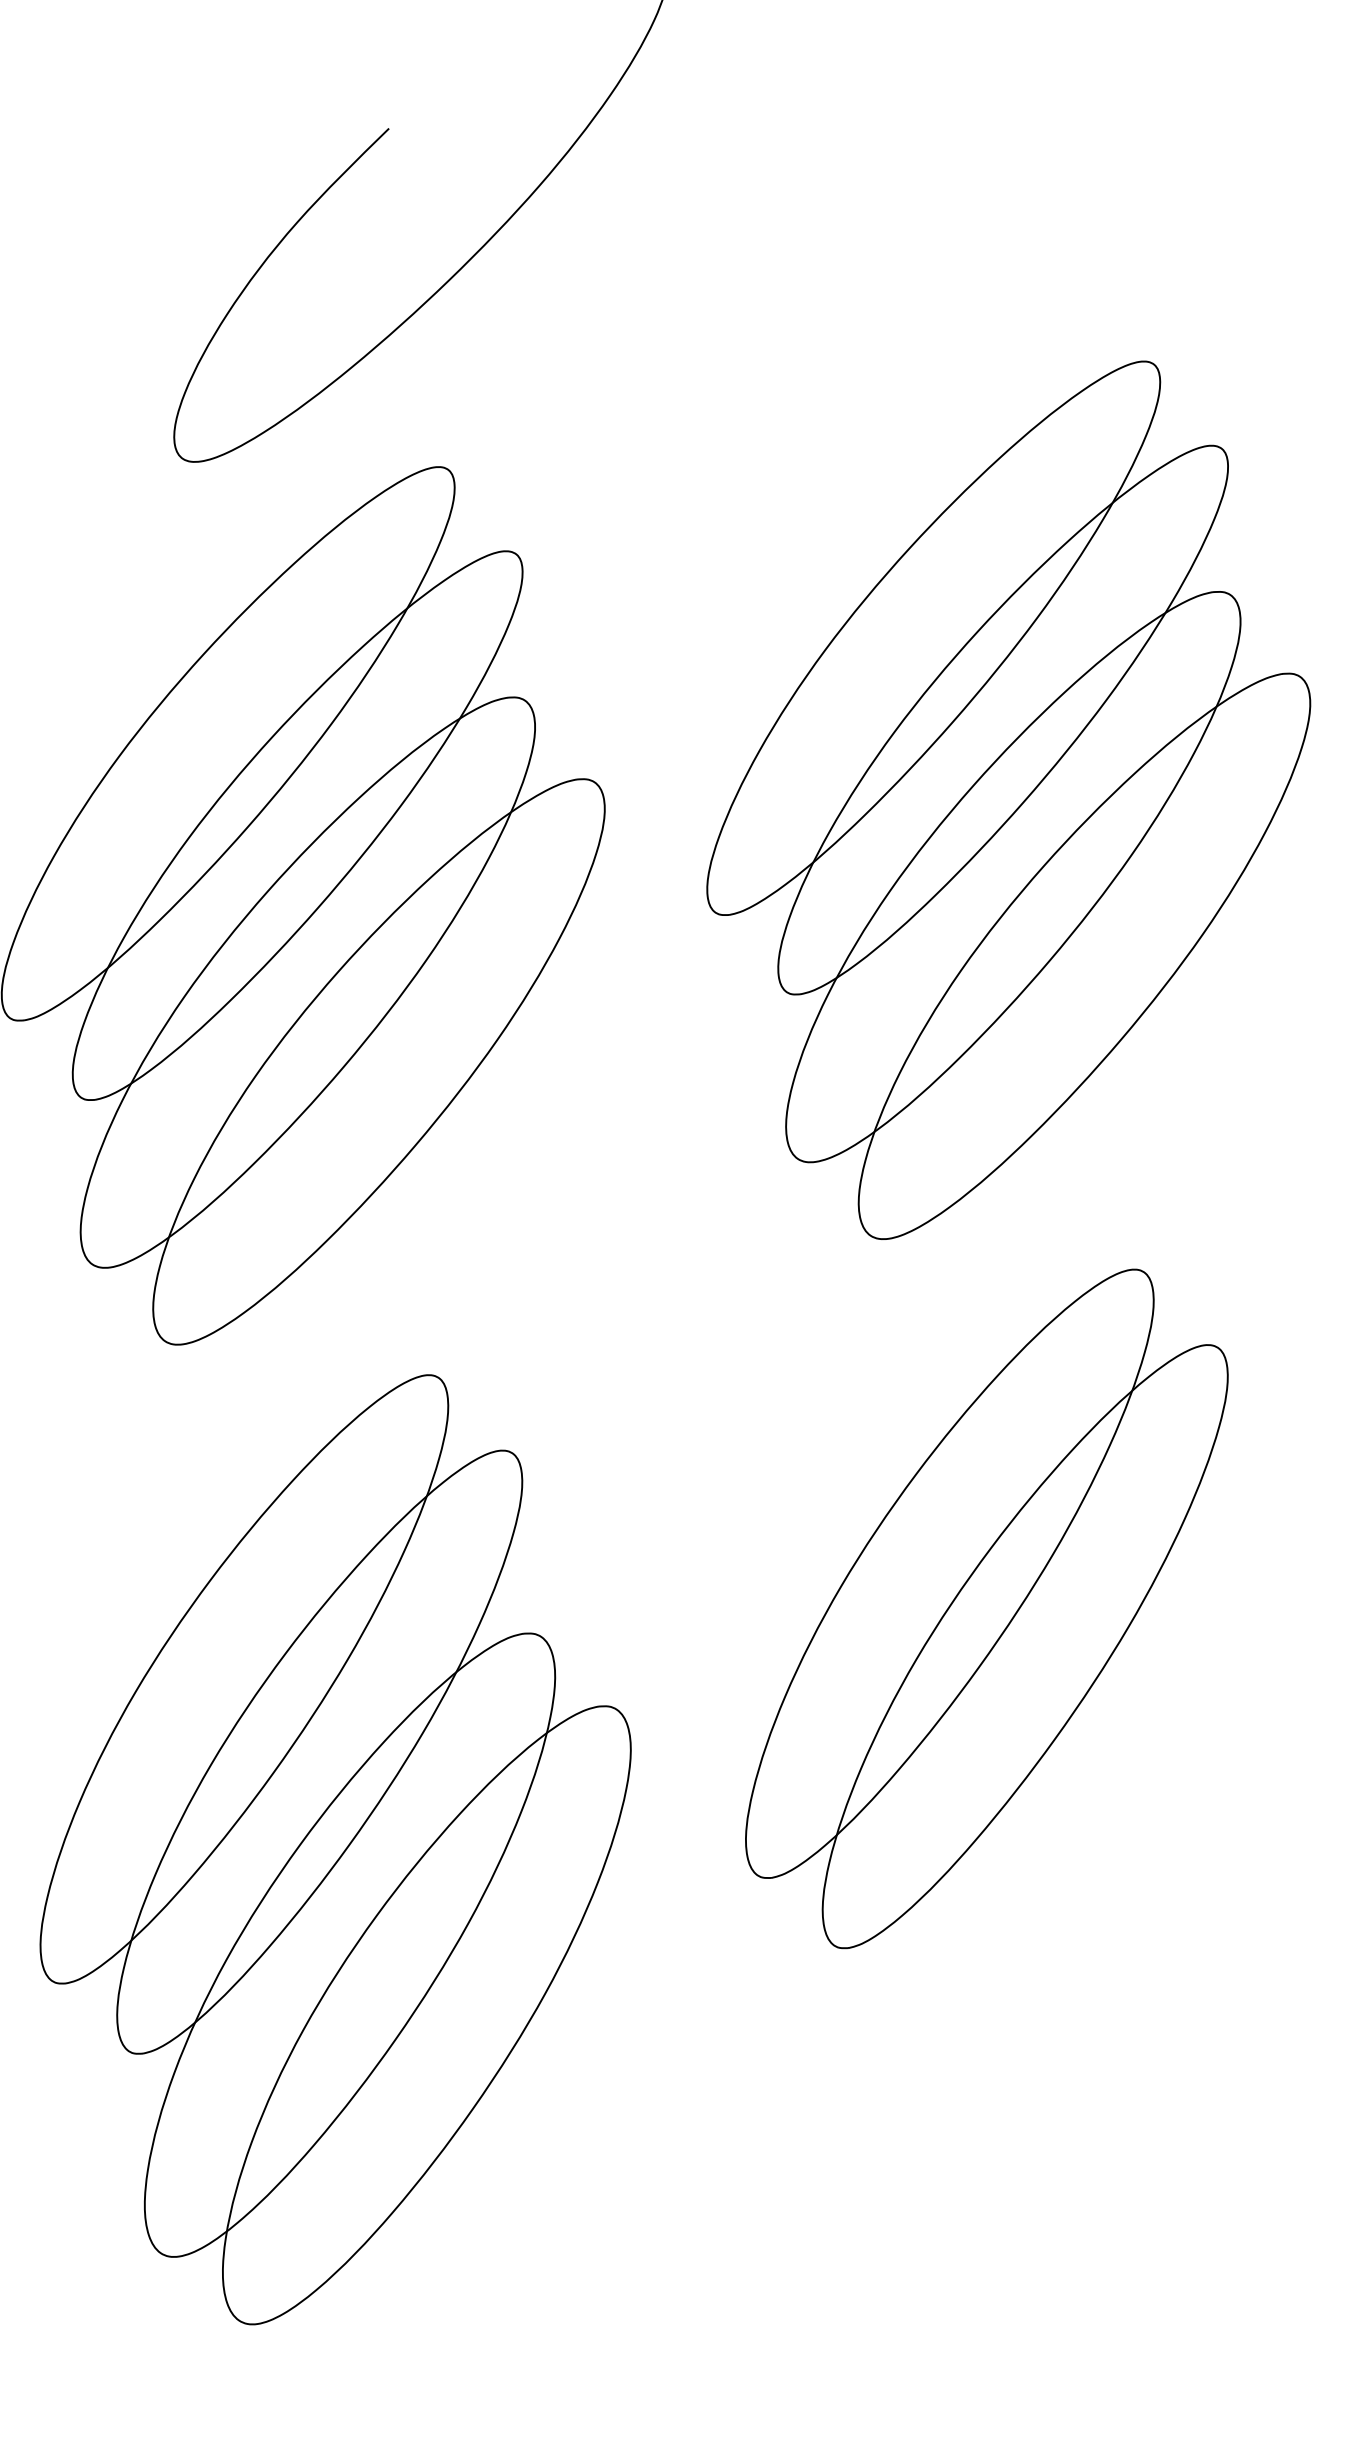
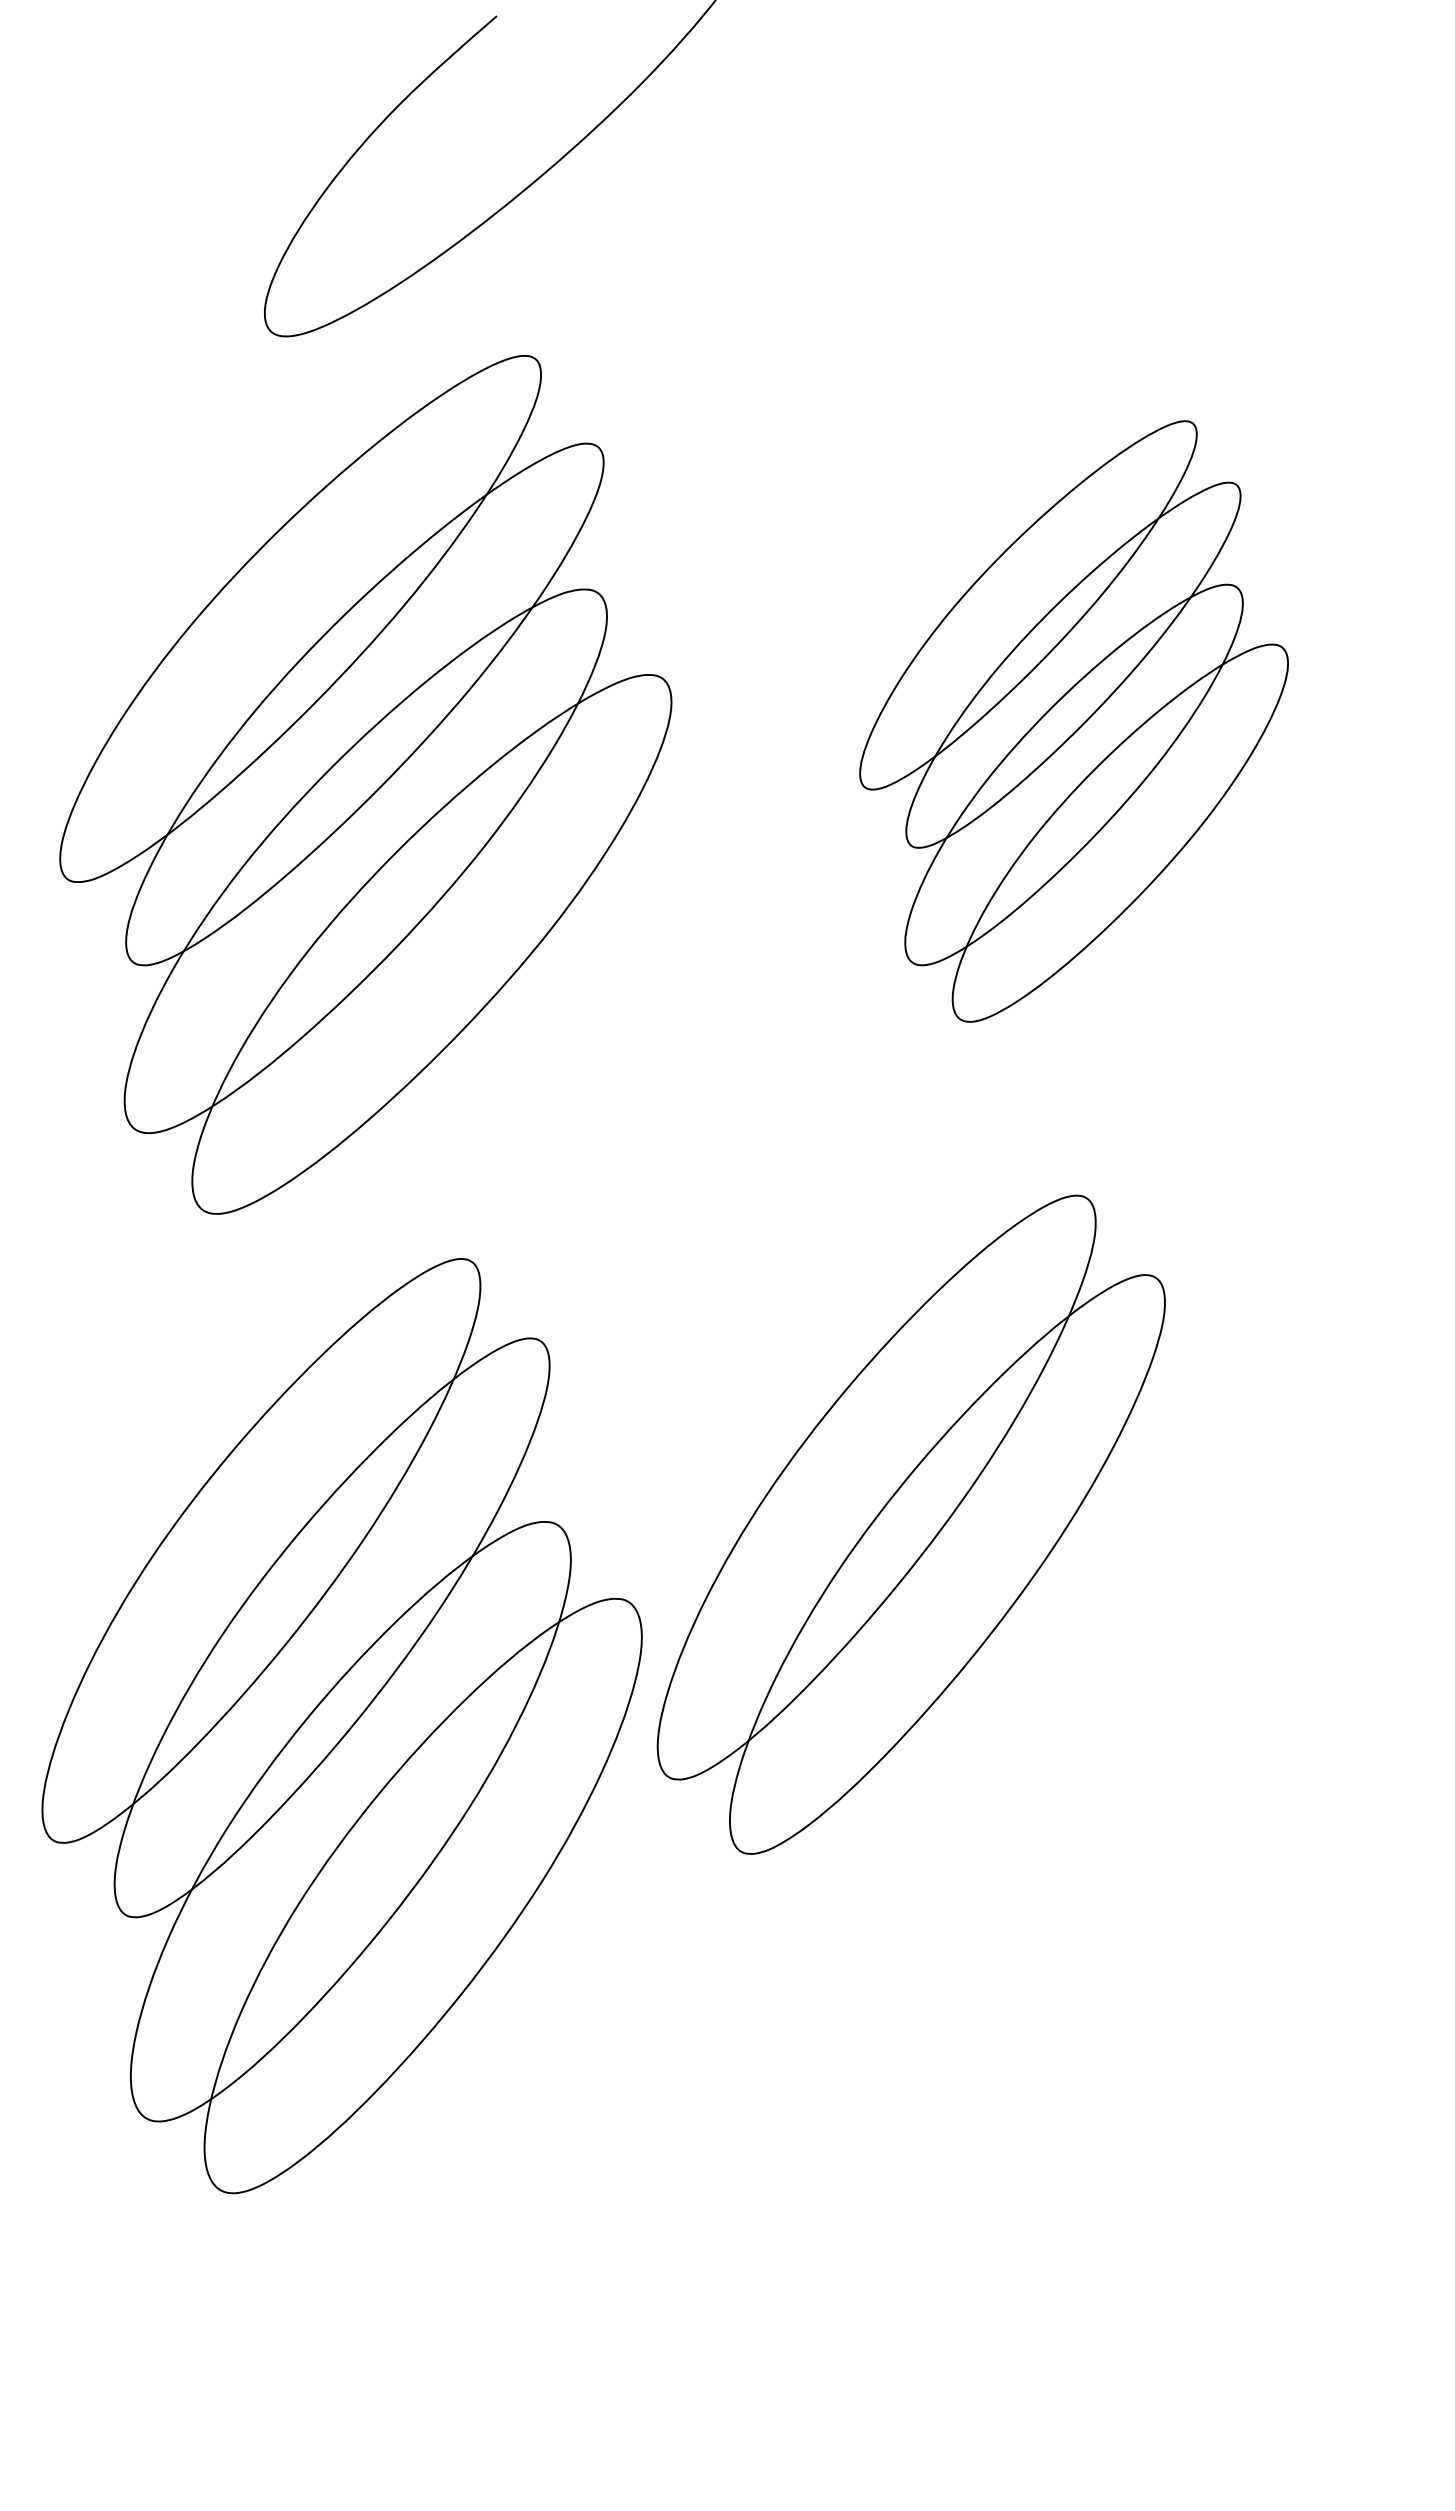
part: (1008, 800) -> (1073, 721), size x0.7
part: (986, 1608) -> (910, 1524), moved

